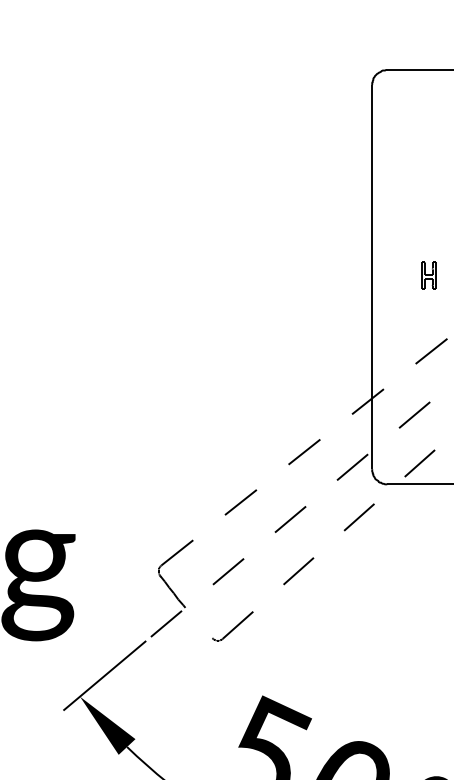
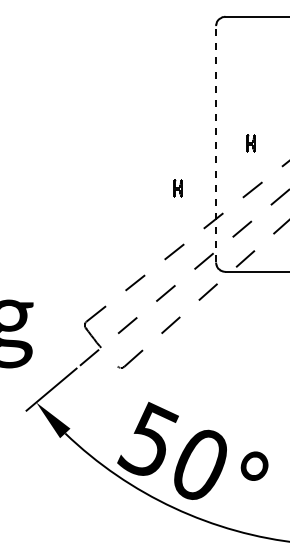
line: (372, 275) -> (216, 143), solid -> dashed
part: (309, 348) -> (177, 188), added

